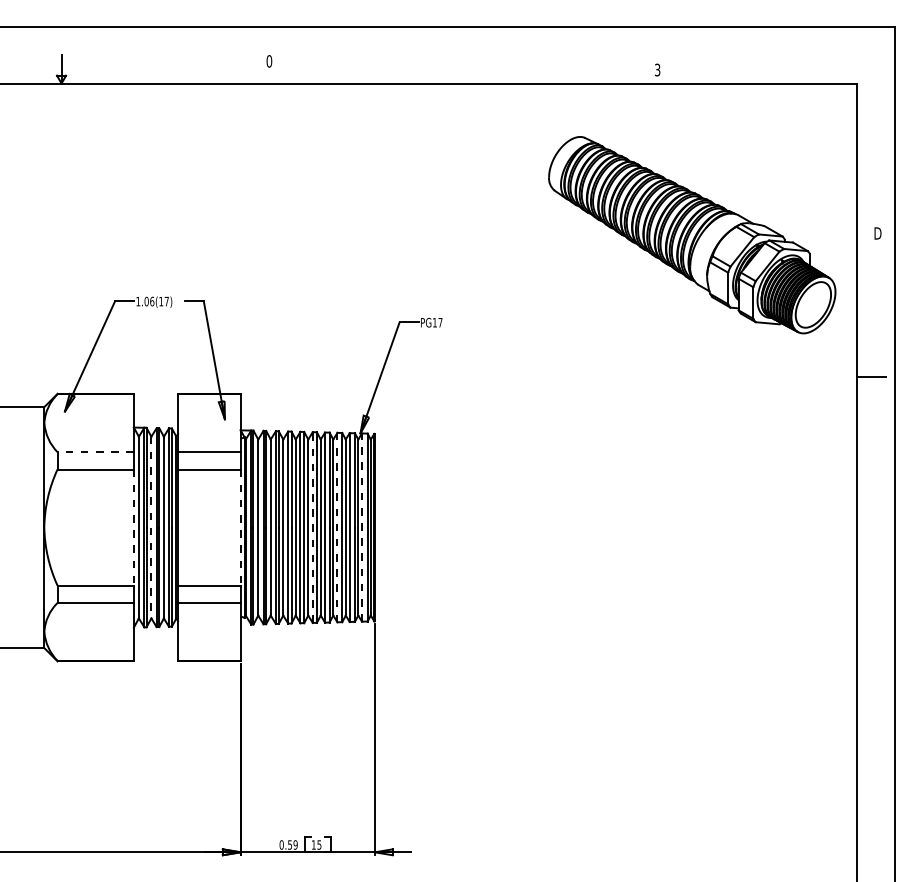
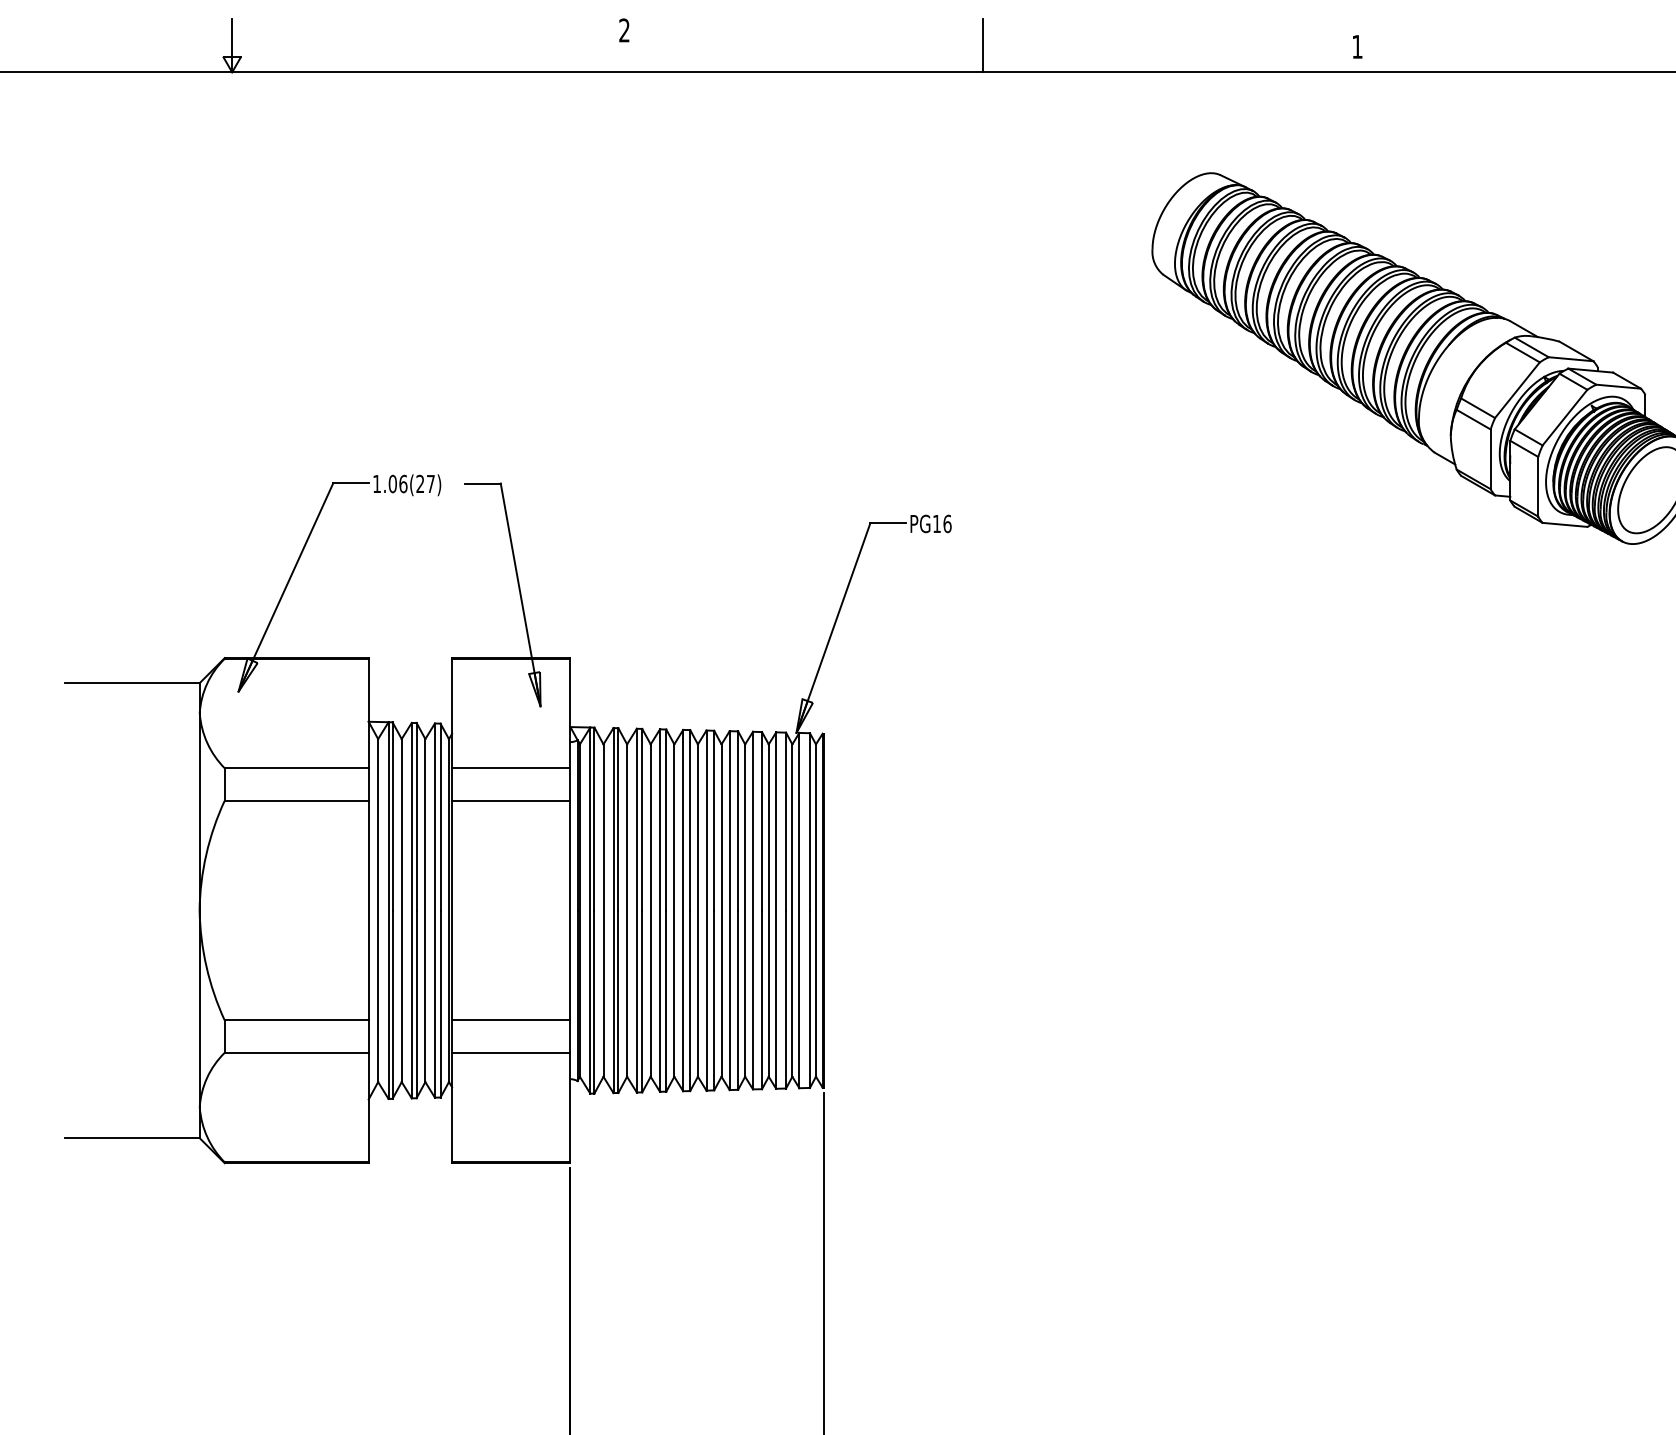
text: (269, 61) -> (624, 30), 0 -> 2
line: (459, 69) -> (983, 45), added
text: (657, 69) -> (1357, 45), 3 -> 1
text: (161, 301) -> (420, 483), 1.06(17) -> 1.06(27)
text: (440, 322) -> (947, 523), PG17 -> PG16
line: (95, 452) -> (296, 768), dashed -> solid
line: (151, 527) -> (401, 910), dashed -> solid
line: (312, 527) -> (705, 910), dashed -> solid
line: (337, 527) -> (753, 910), dashed -> solid
line: (362, 527) -> (800, 910), dashed -> solid
line: (133, 528) -> (367, 912), dashed -> solid
line: (240, 528) -> (569, 912), dashed -> solid

